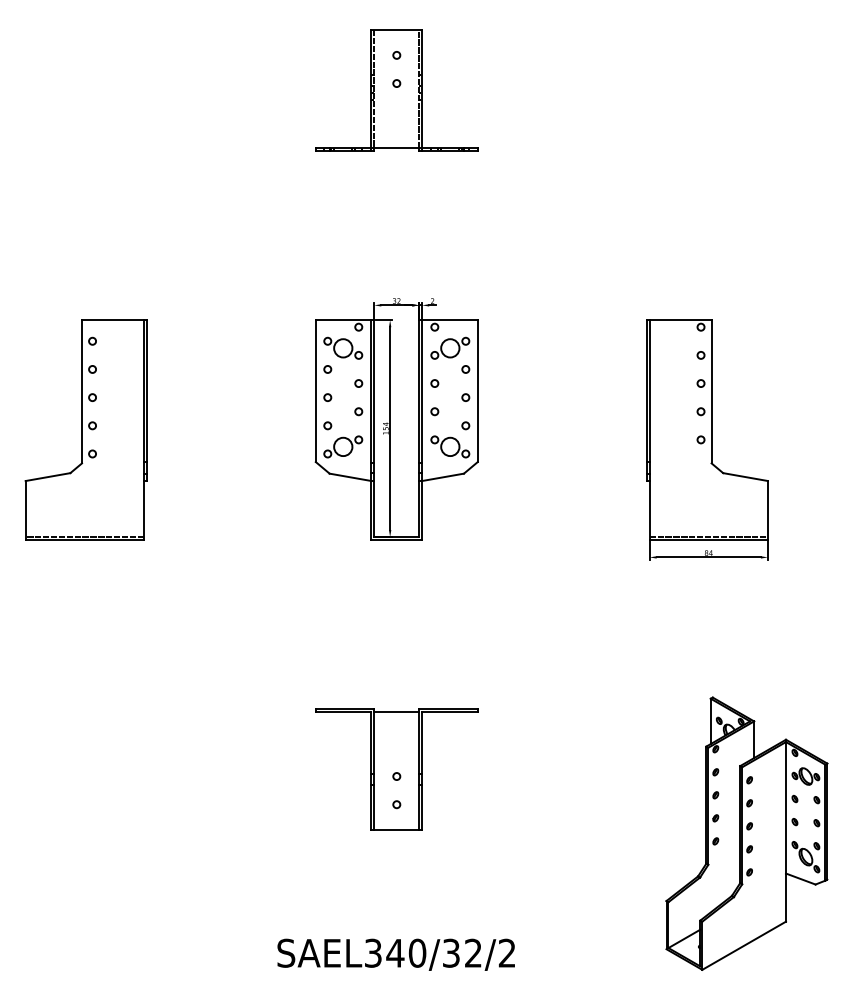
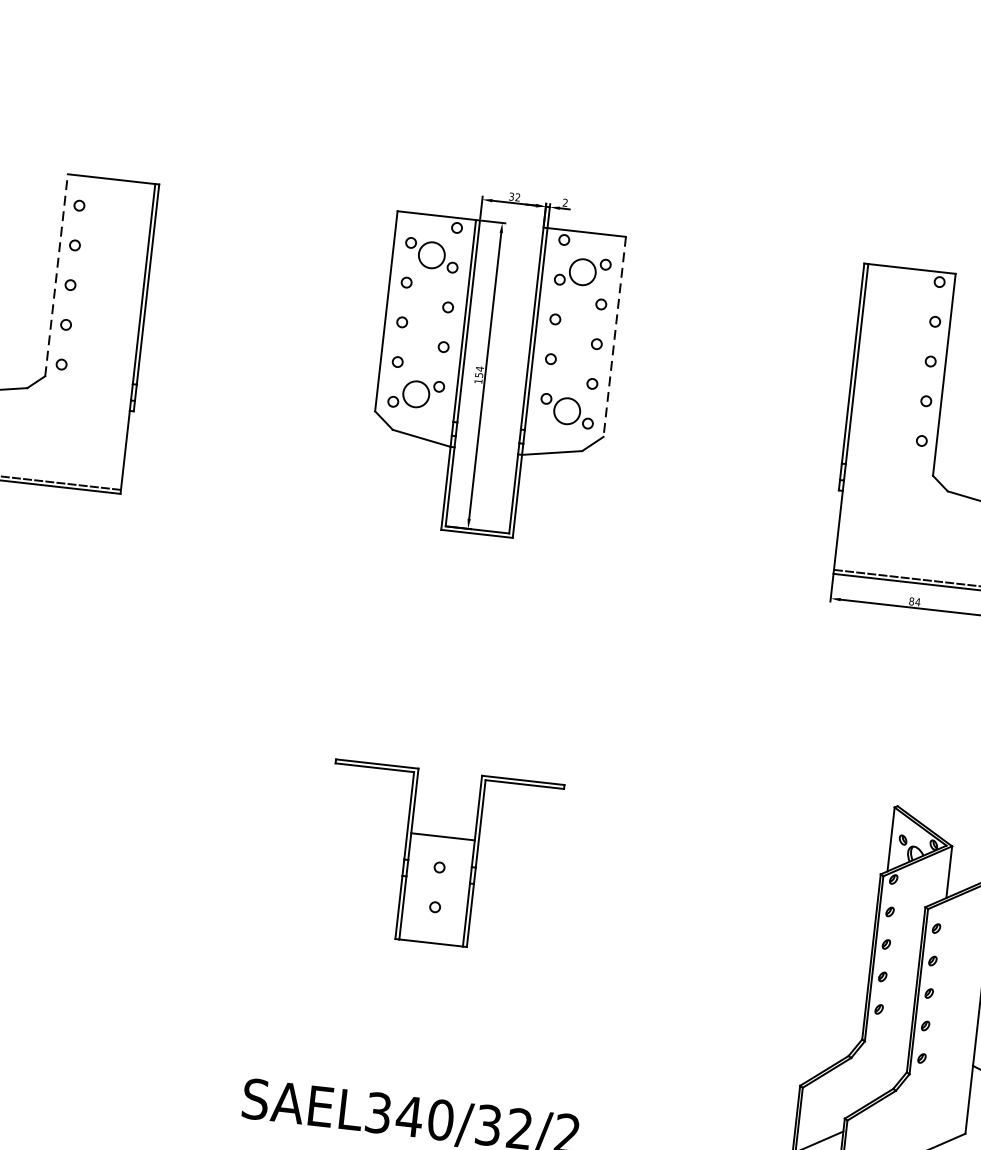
line: (82, 391) -> (57, 274), solid -> dashed
line: (477, 391) -> (614, 337), solid -> dashed
line: (396, 711) -> (442, 836), moved

